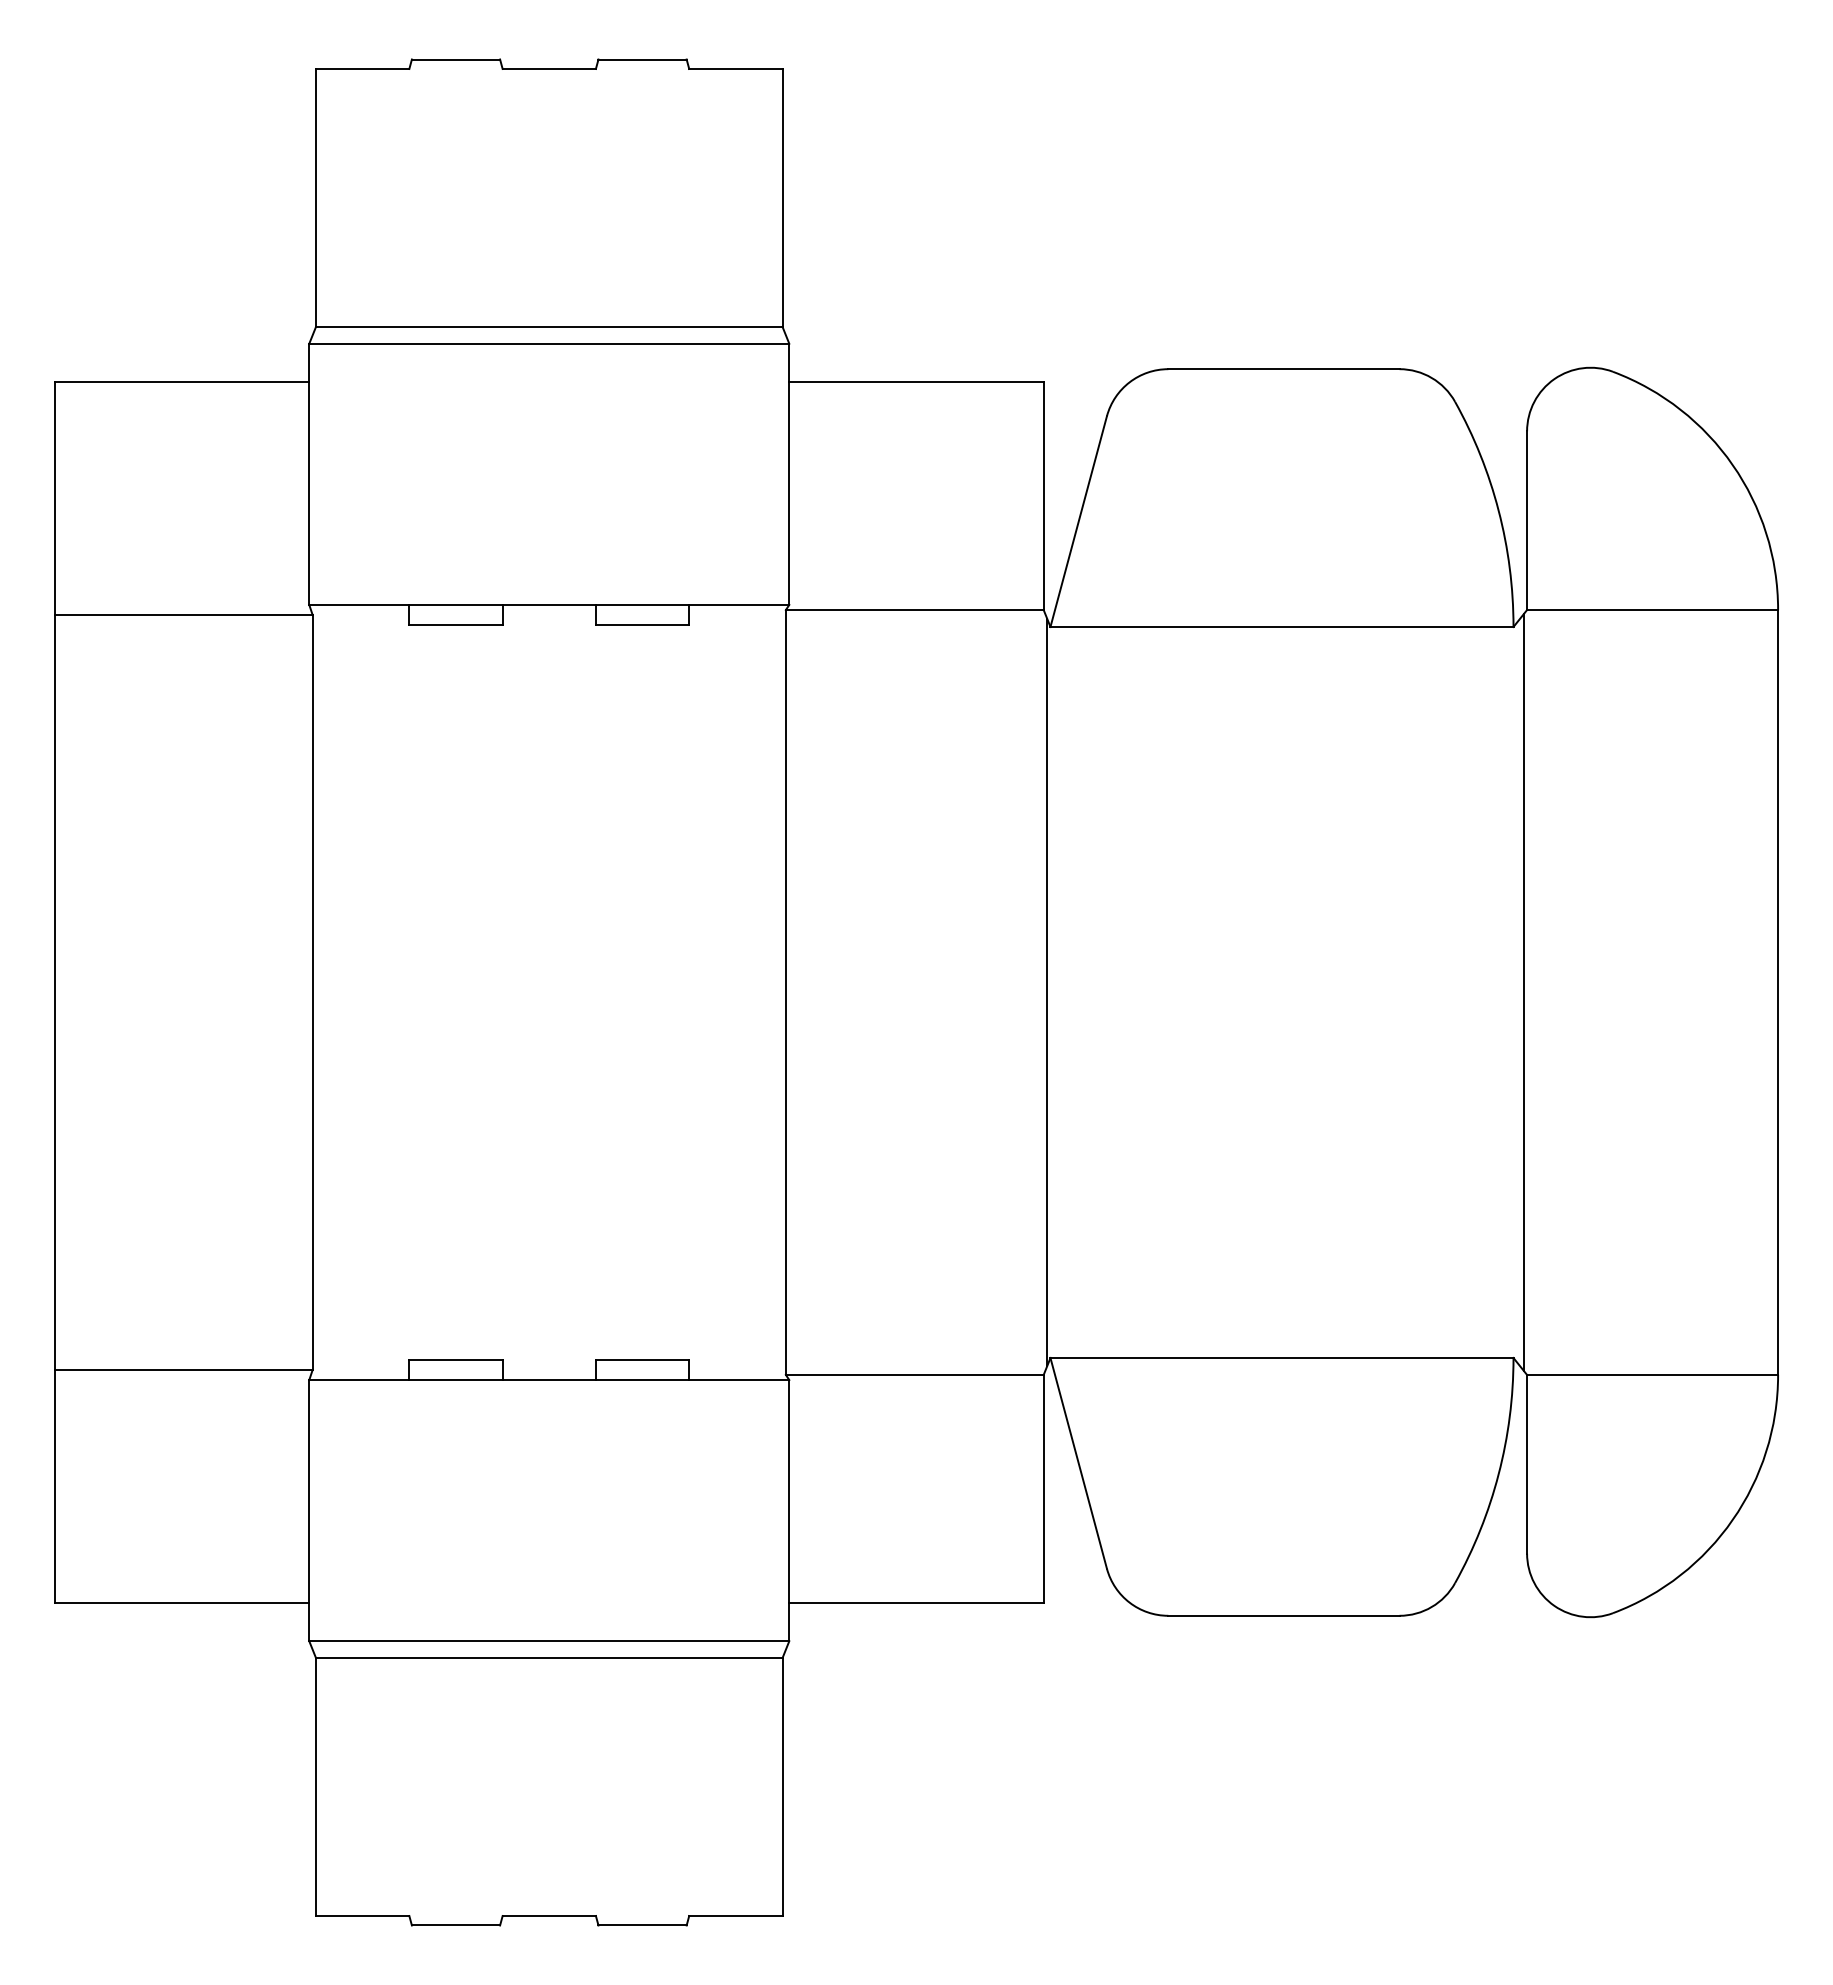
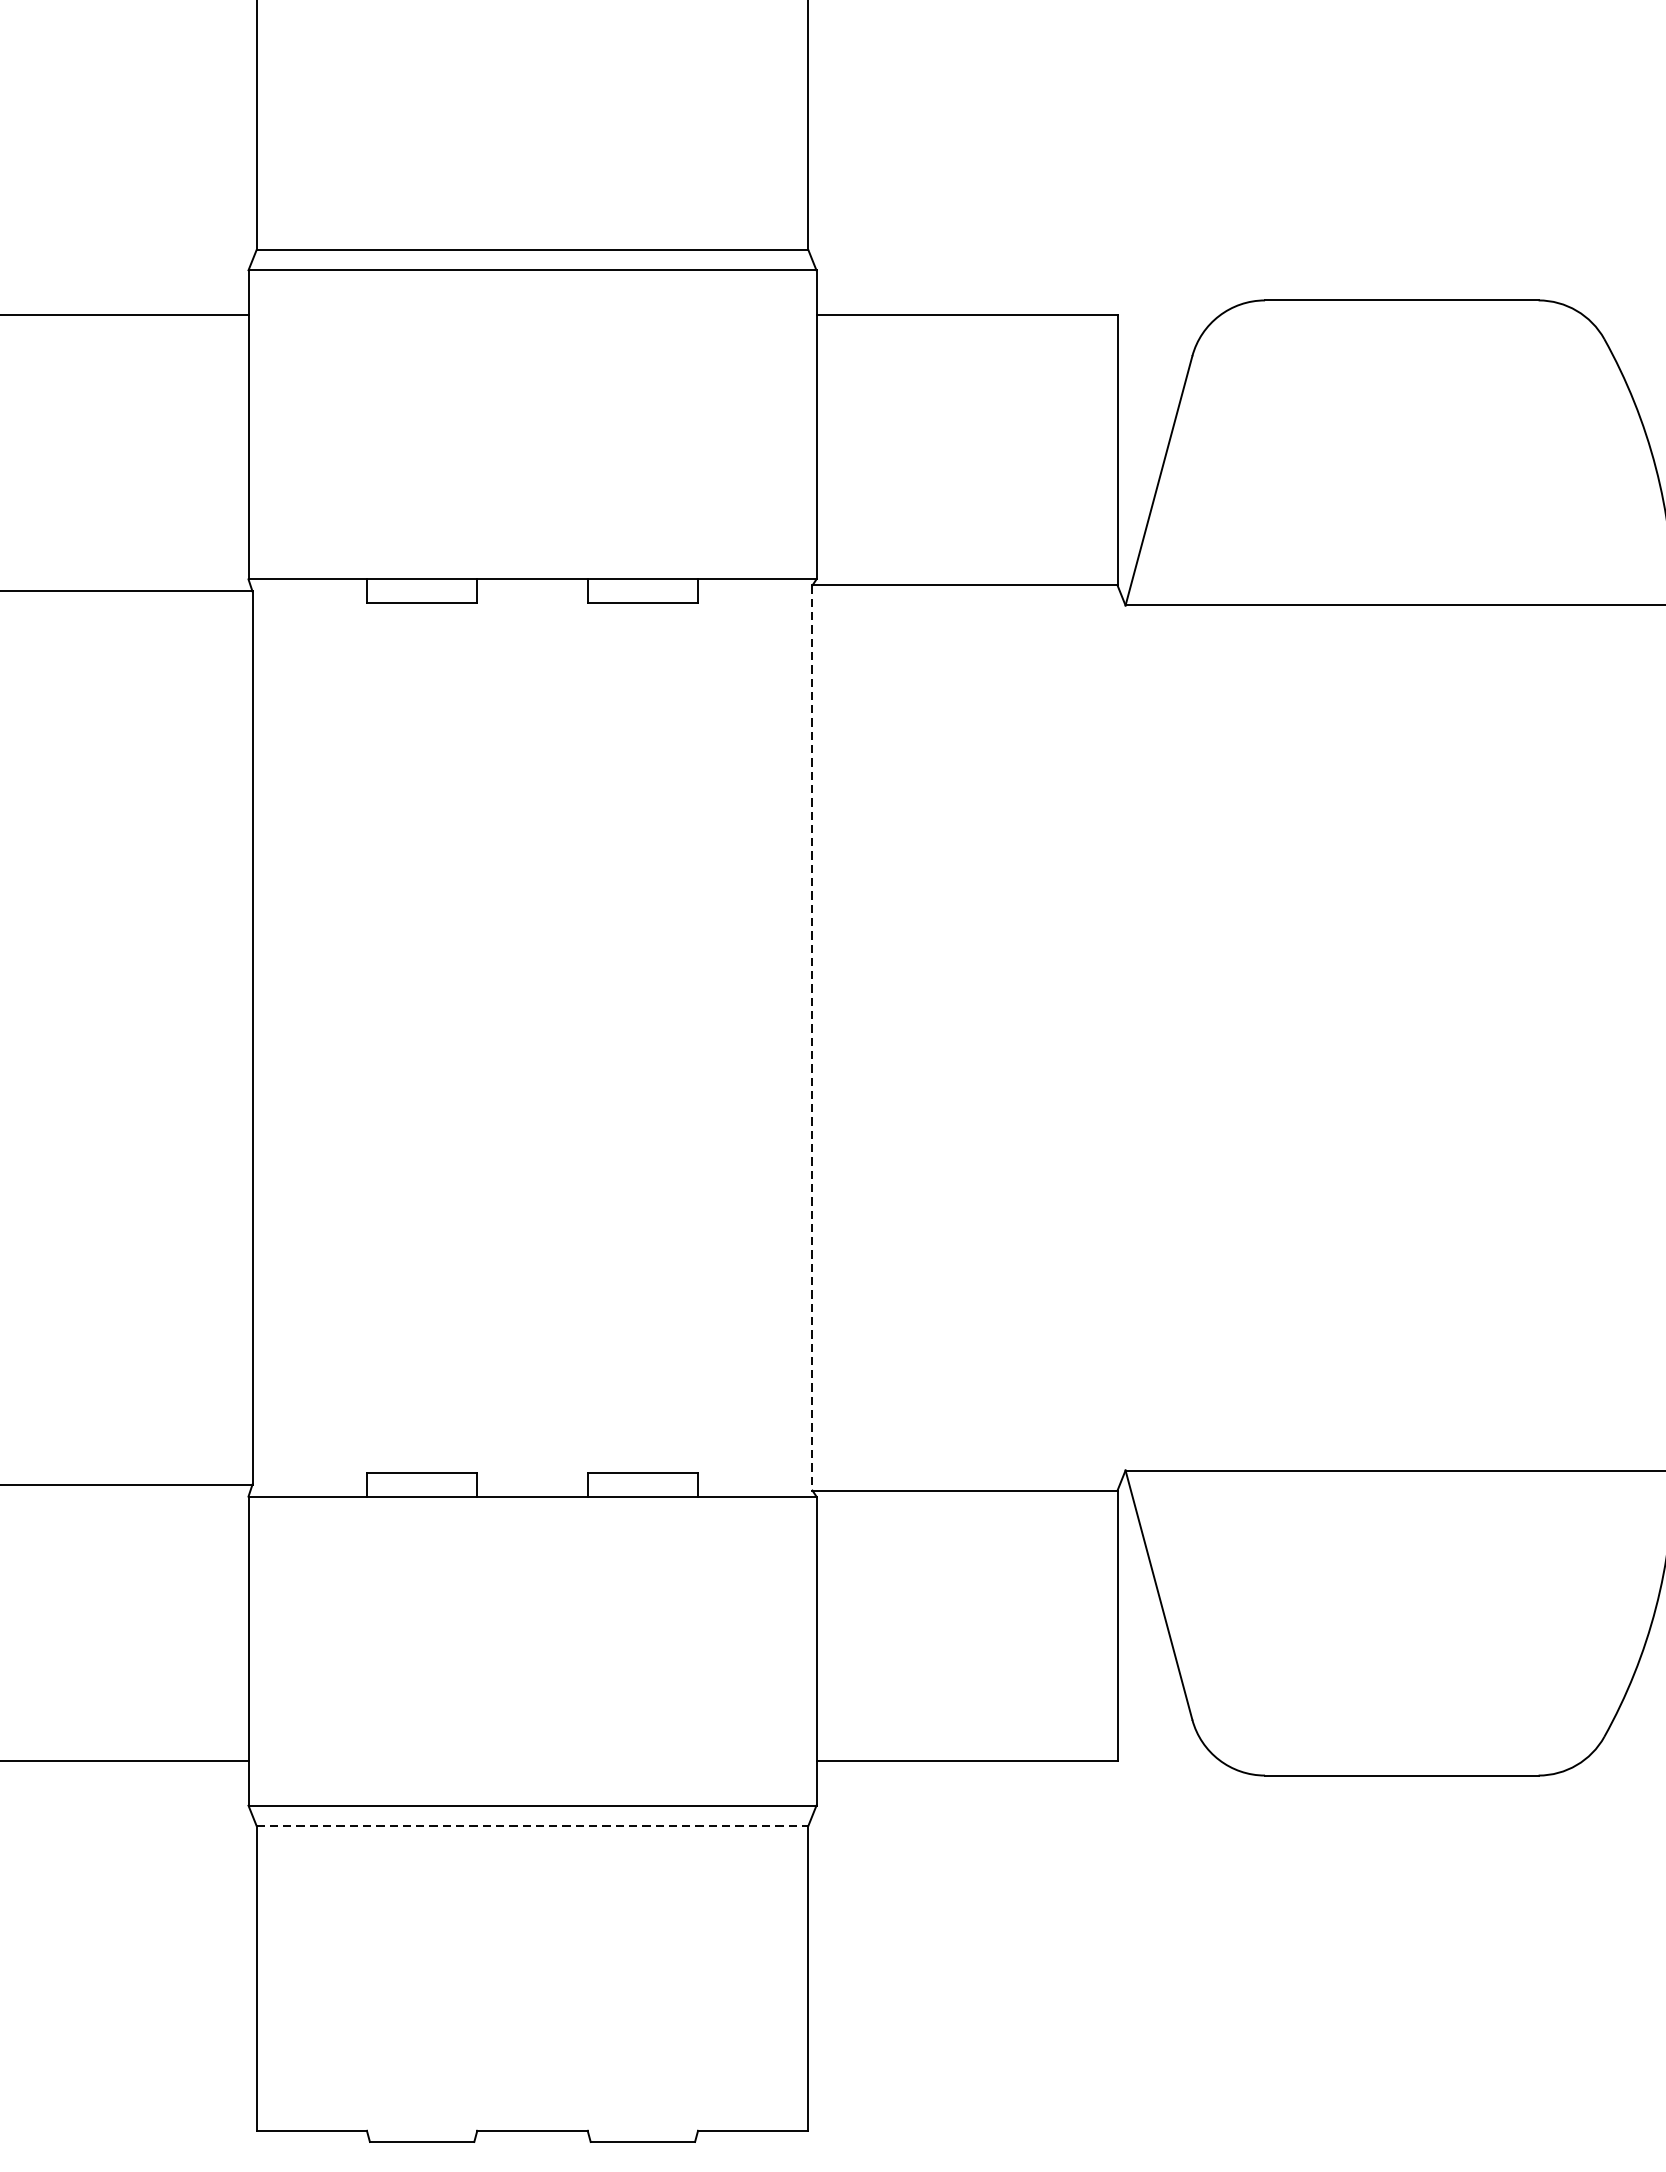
line: (785, 992) -> (812, 1038), solid -> dashed
line: (1047, 992) -> (1122, 1038), removed
line: (549, 1658) -> (532, 1826), solid -> dashed

